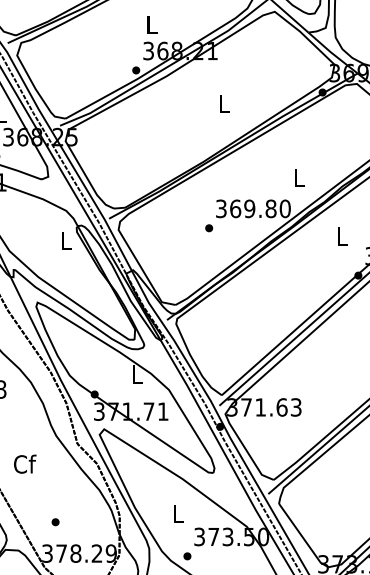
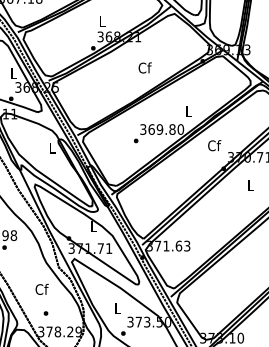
text: (223, 103) -> (144, 67), L -> Cf
text: (342, 236) -> (214, 145), L -> Cf
text: (24, 462) -> (41, 288), moved

